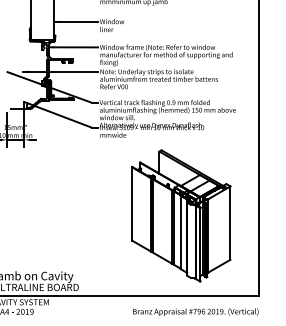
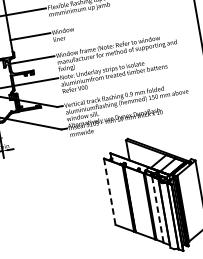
line: (132, 204) -> (110, 192), solid -> dashed
line: (180, 232) -> (157, 209), solid -> dashed

